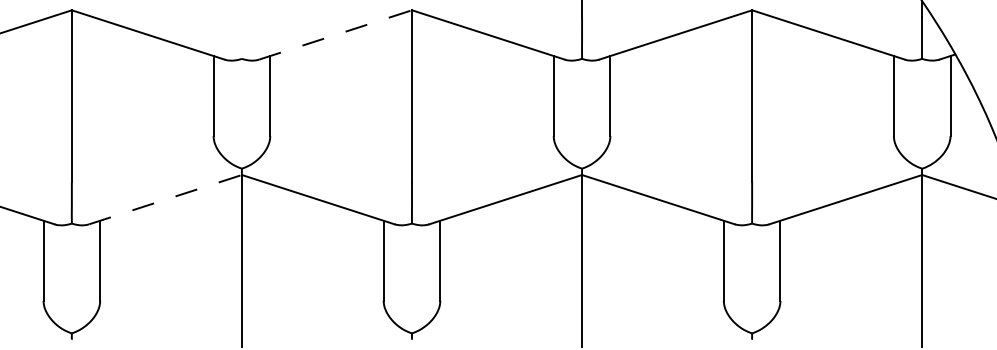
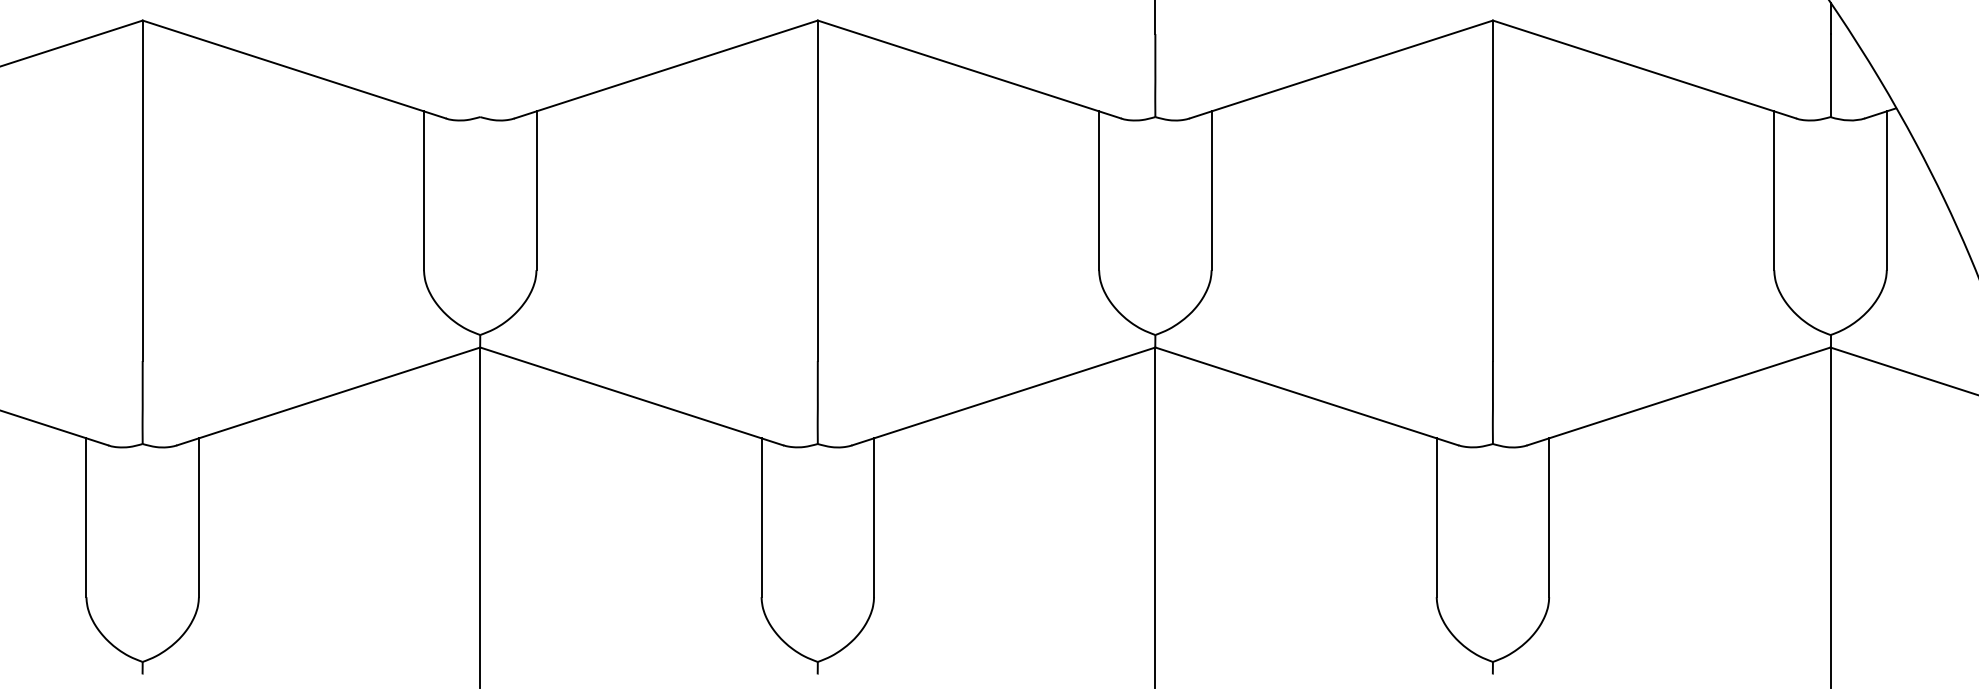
line: (336, 34) -> (667, 68), dashed -> solid
line: (166, 199) -> (330, 396), dashed -> solid

